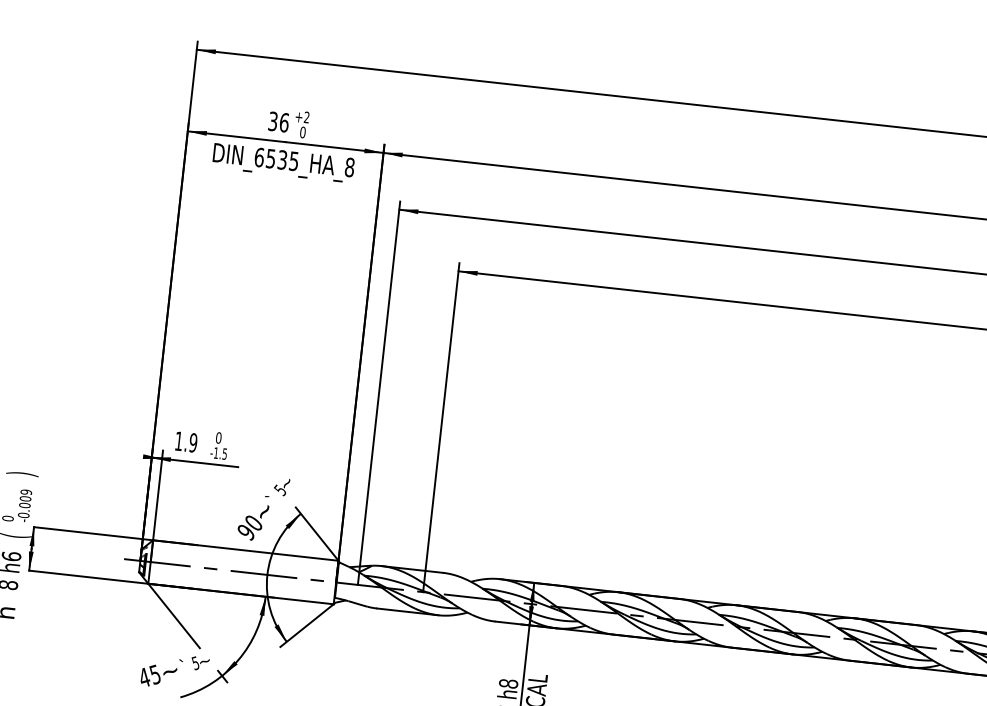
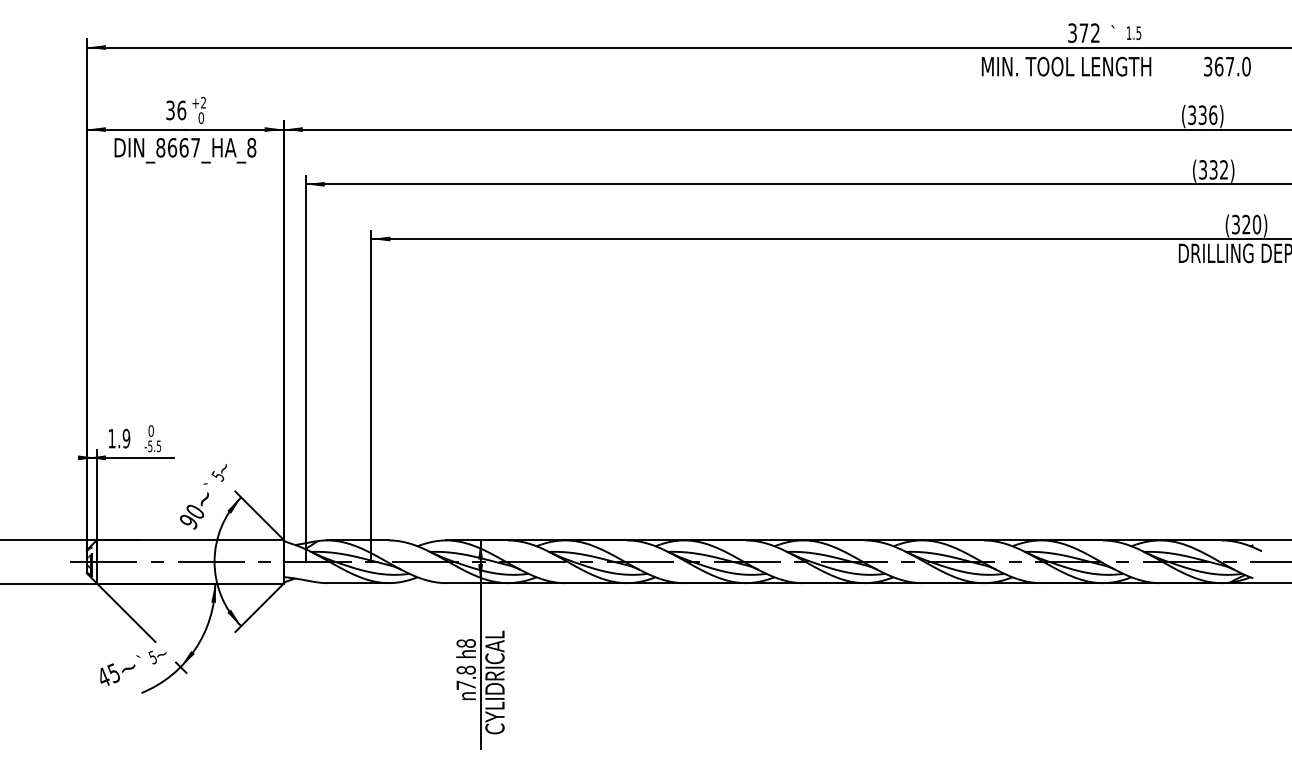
text: (276, 159) -> (177, 147), DIN_6535_HA_8 -> DIN_8667_HA_8
text: (216, 453) -> (150, 446), -1.5 -> -5.5

